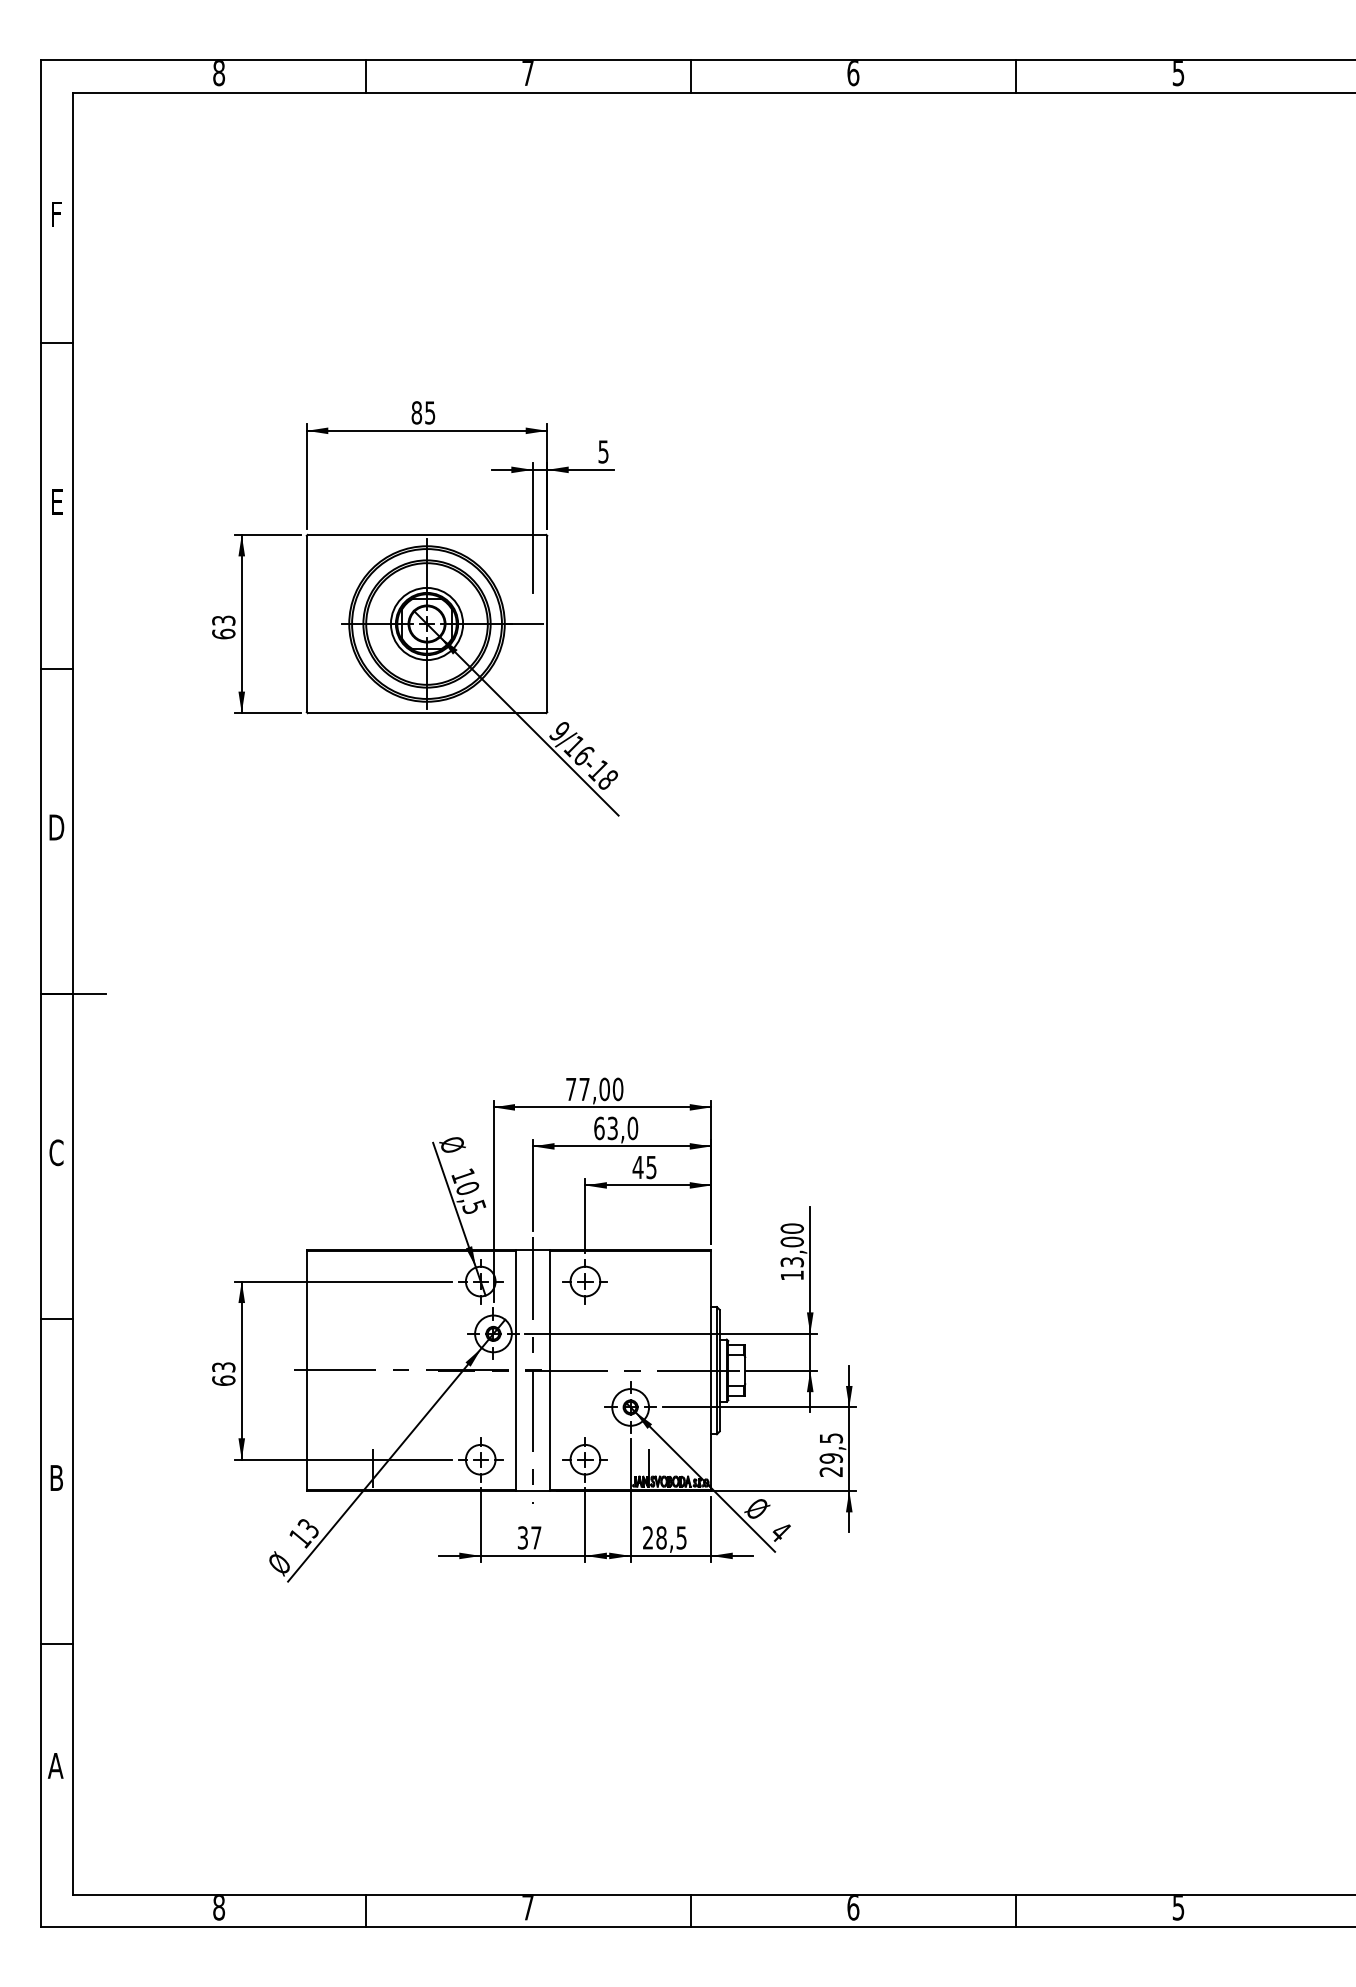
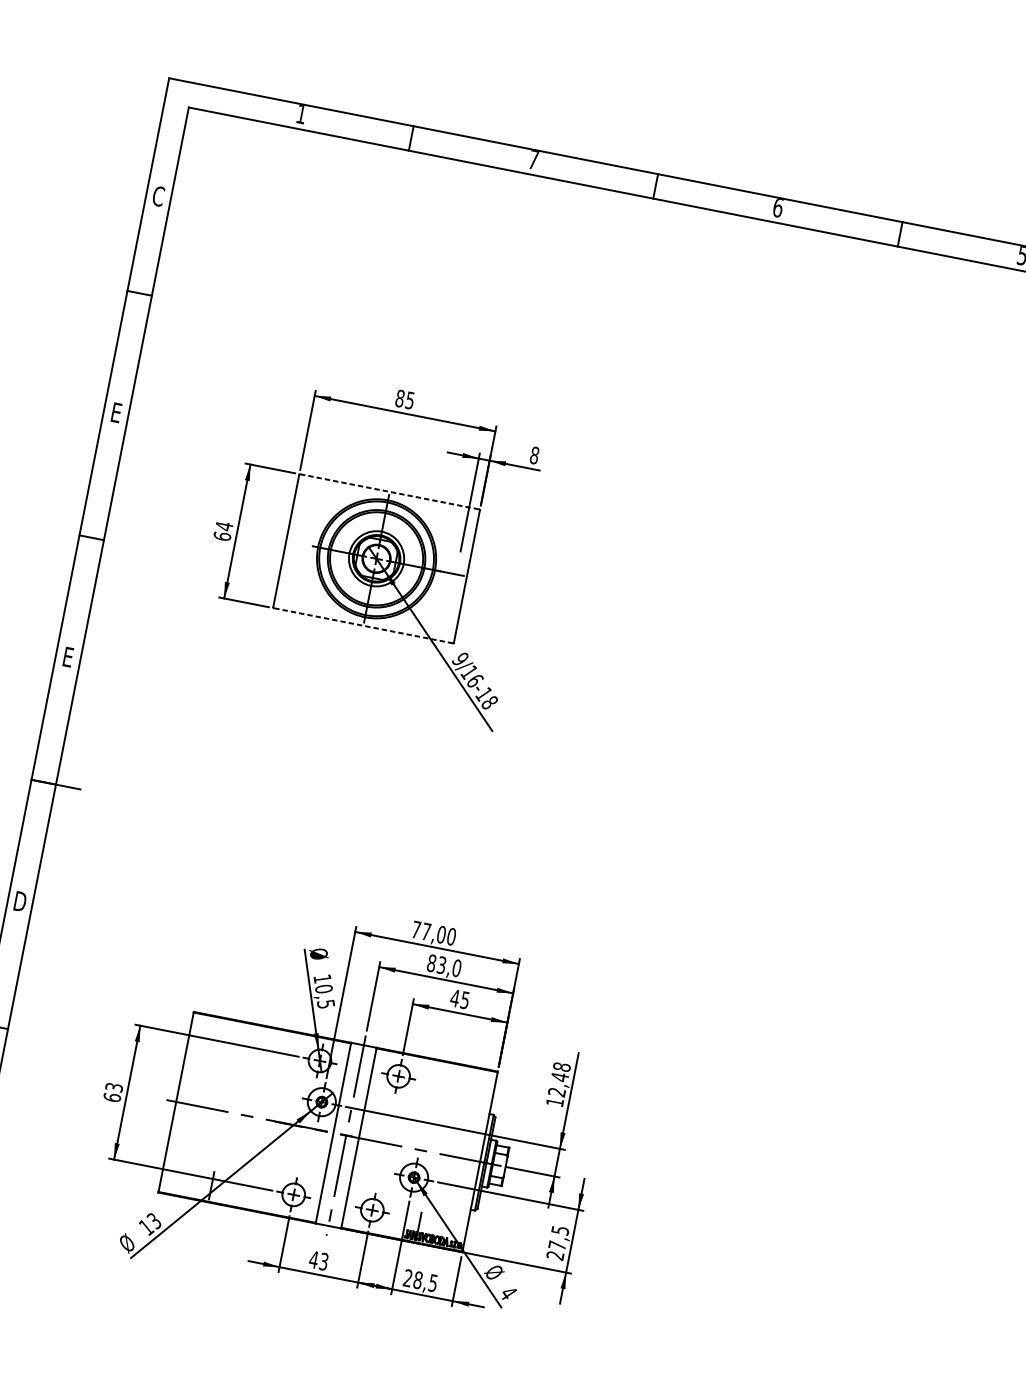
text: (219, 73) -> (301, 114), 8 -> 1
text: (56, 214) -> (158, 196), F -> C
text: (603, 451) -> (534, 455), 5 -> 8
line: (427, 534) -> (390, 491), solid -> dashed
text: (223, 620) -> (224, 526), 63 -> 64
line: (426, 713) -> (362, 626), solid -> dashed
text: (56, 827) -> (68, 657), D -> E
text: (599, 1128) -> (431, 963), 63,0 -> 83,0
text: (56, 1152) -> (20, 901), C -> D
text: (792, 1245) -> (559, 1079), 13,00 -> 12,48
text: (831, 1458) -> (557, 1245), 29,5 -> 27,5
text: (529, 1537) -> (318, 1260), 37 -> 43

